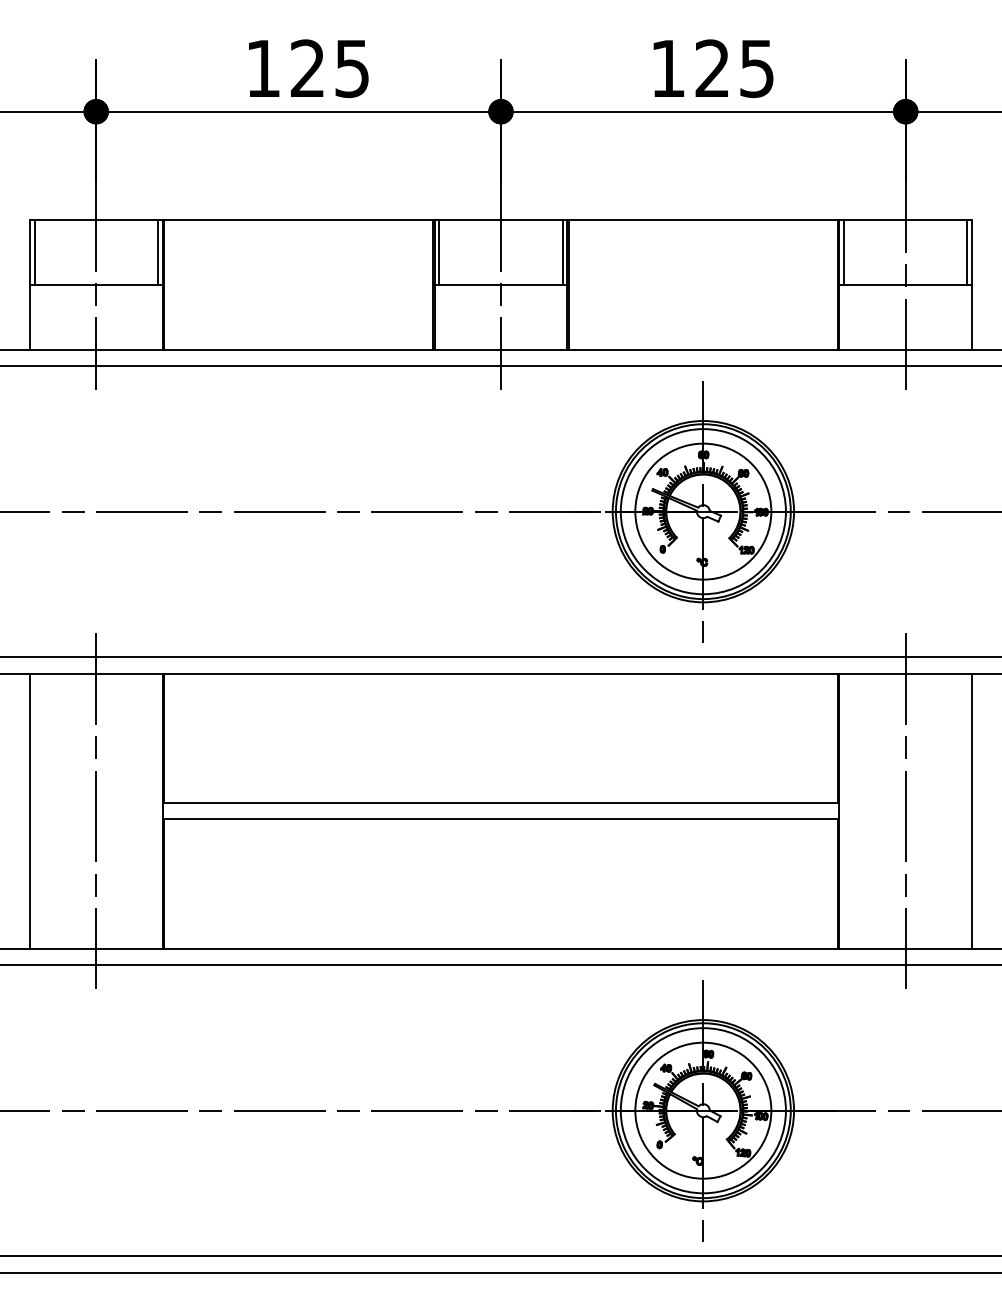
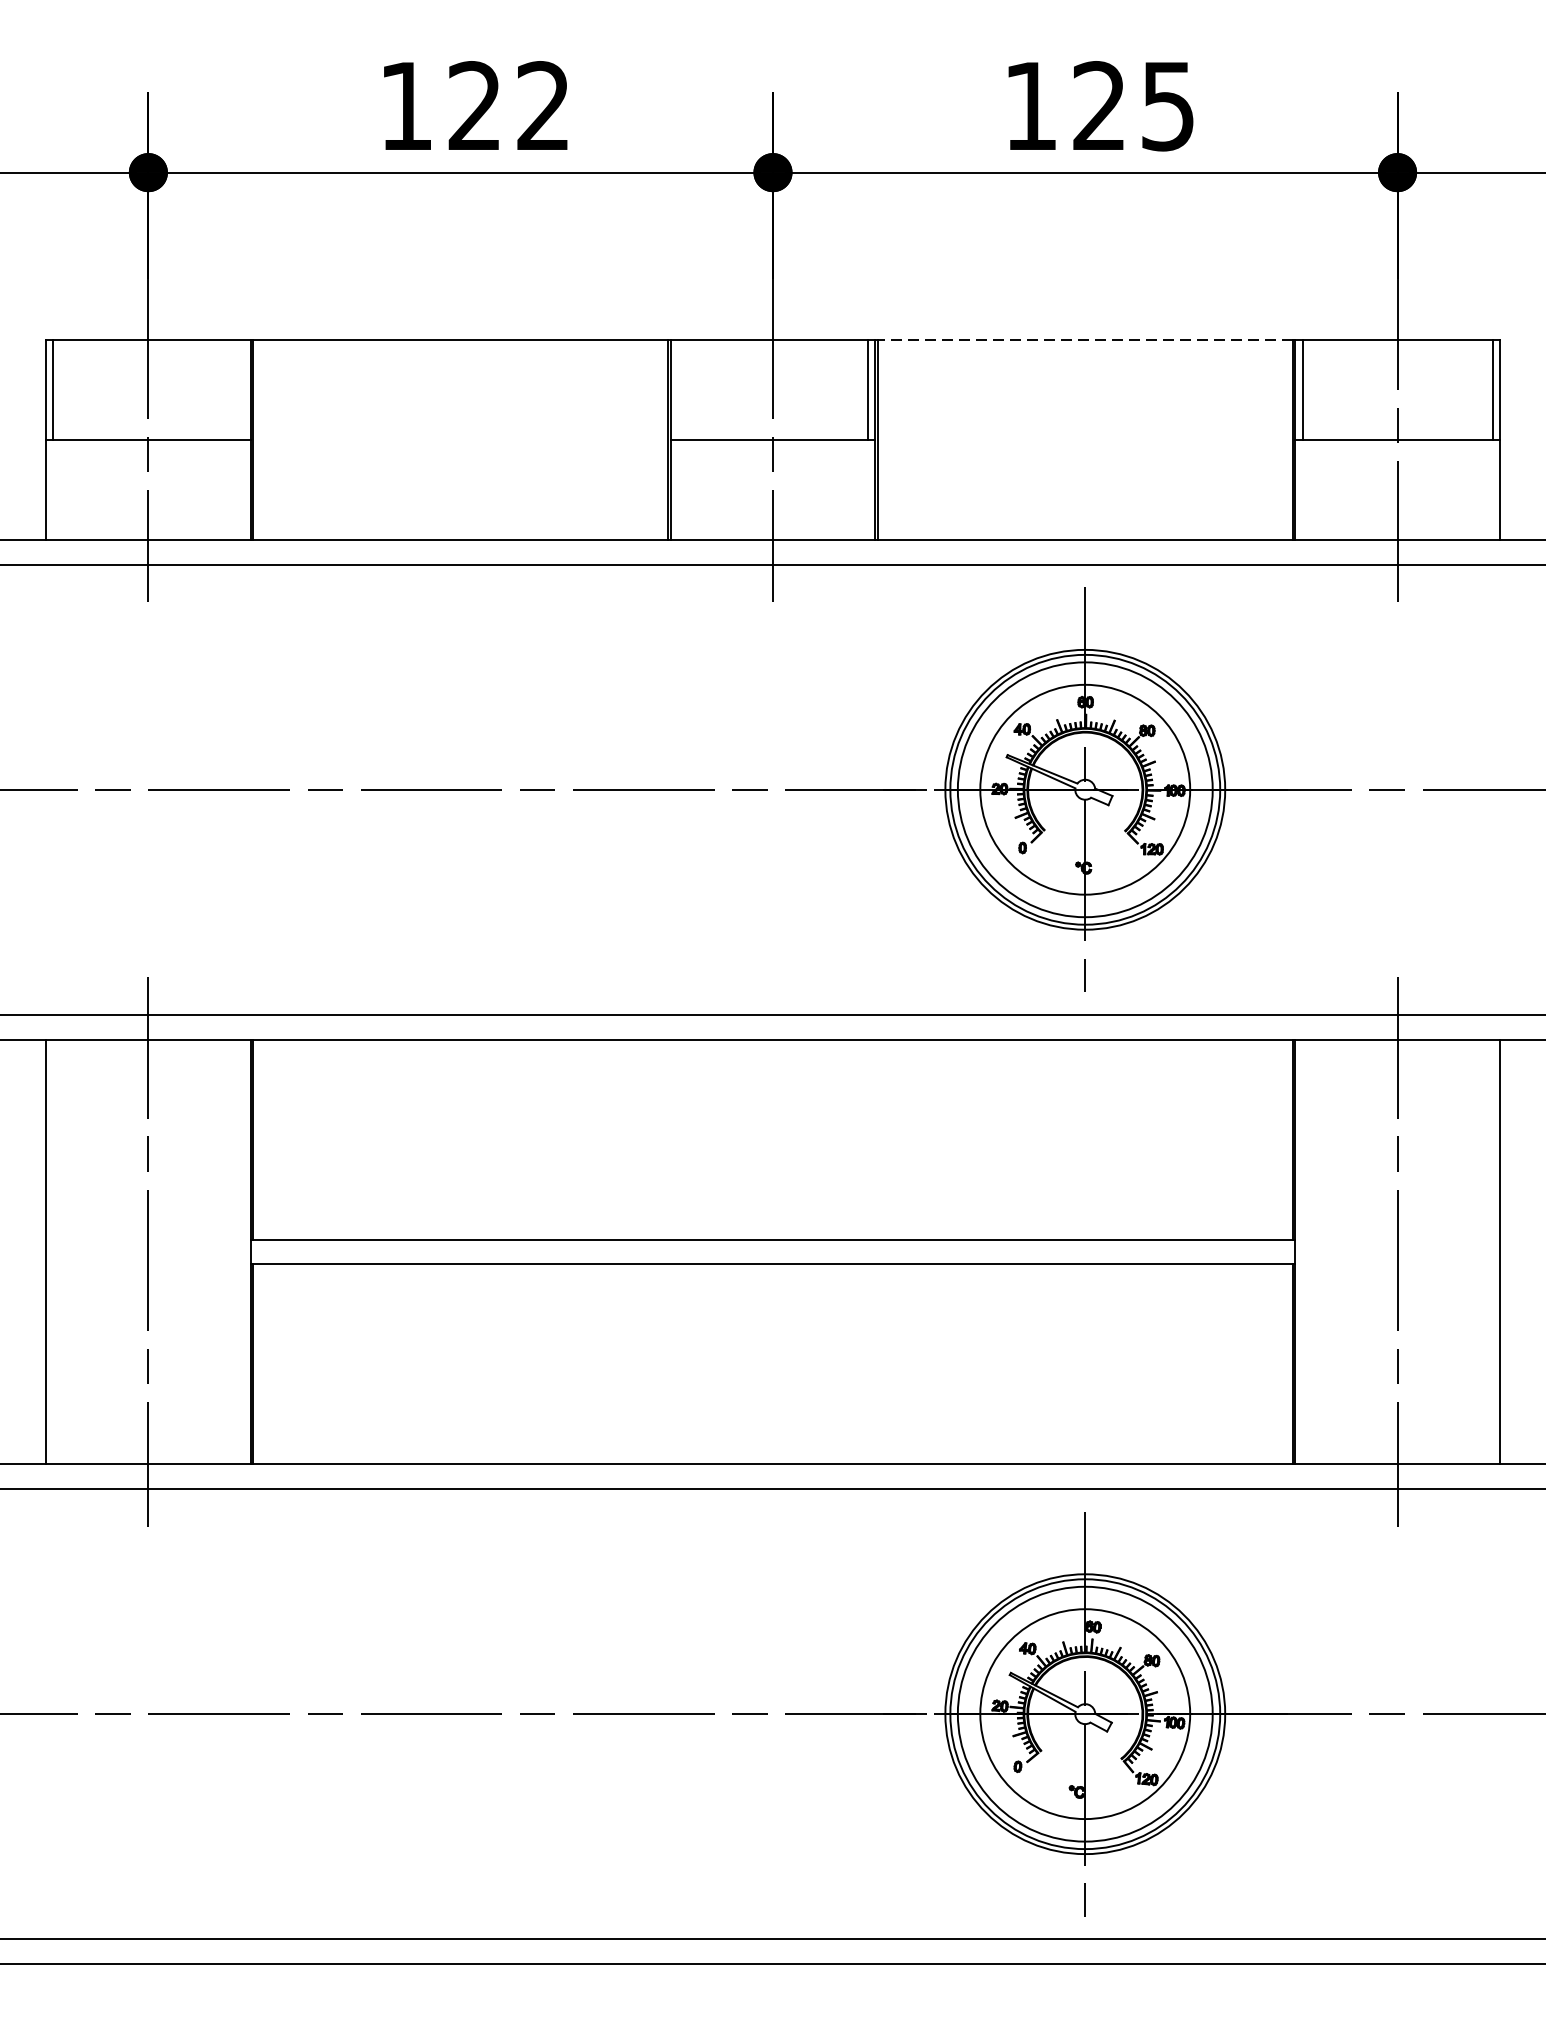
text: (351, 68) -> (542, 105), 125 -> 122
line: (702, 220) -> (1083, 340), solid -> dashed
line: (157, 252) -> (242, 389), removed
line: (439, 252) -> (678, 389), removed

